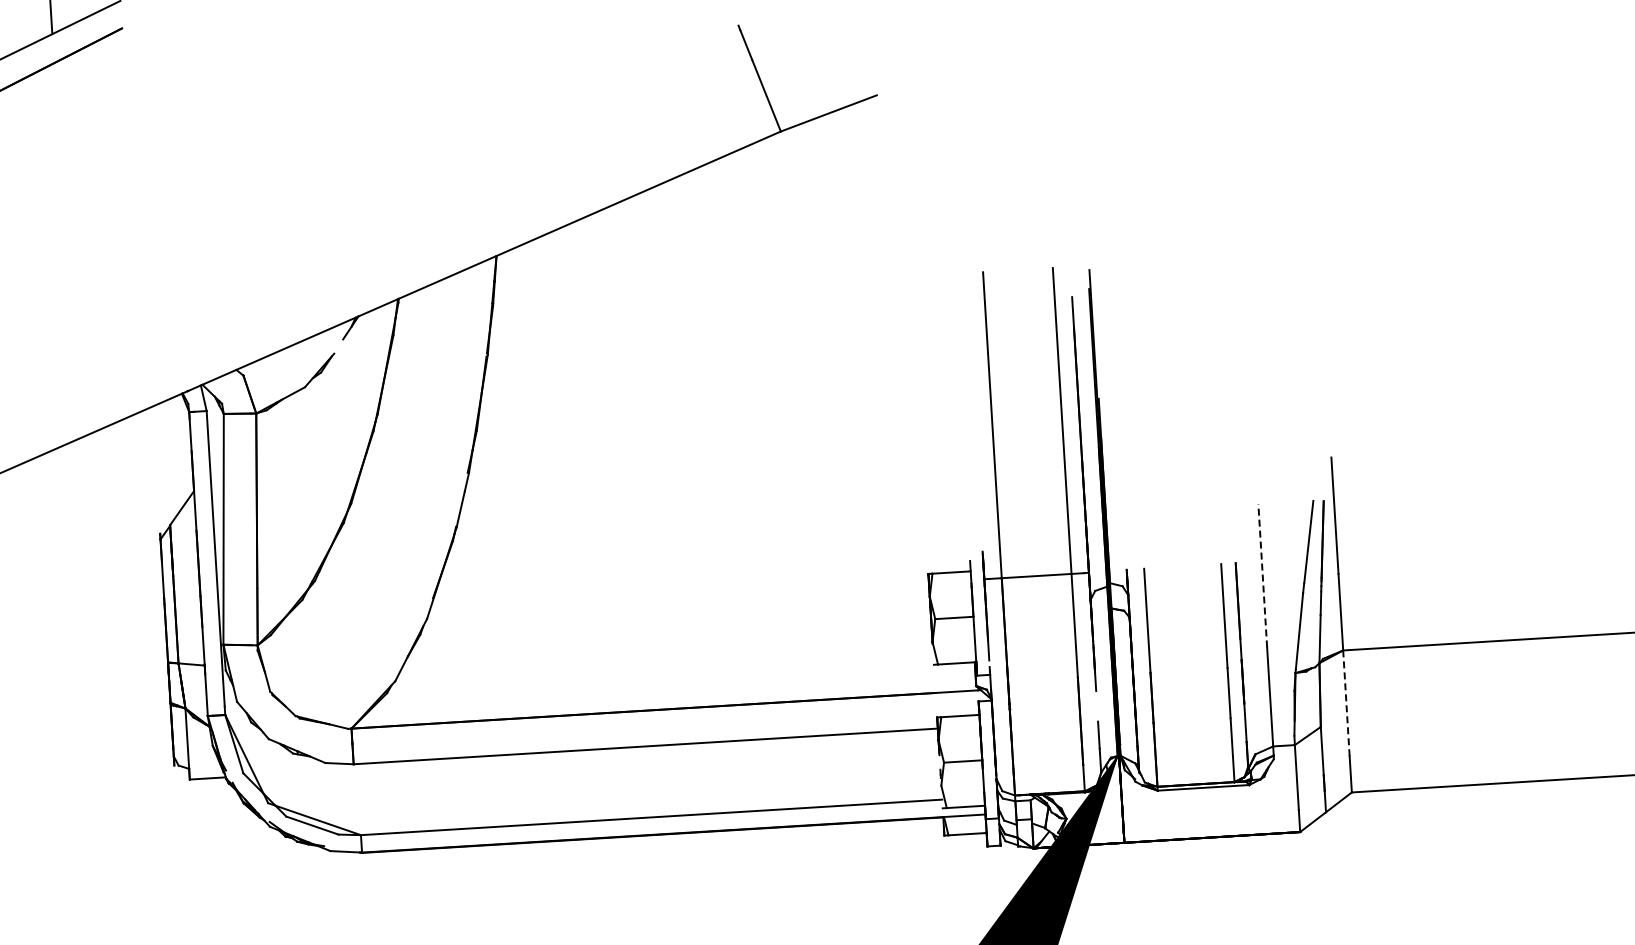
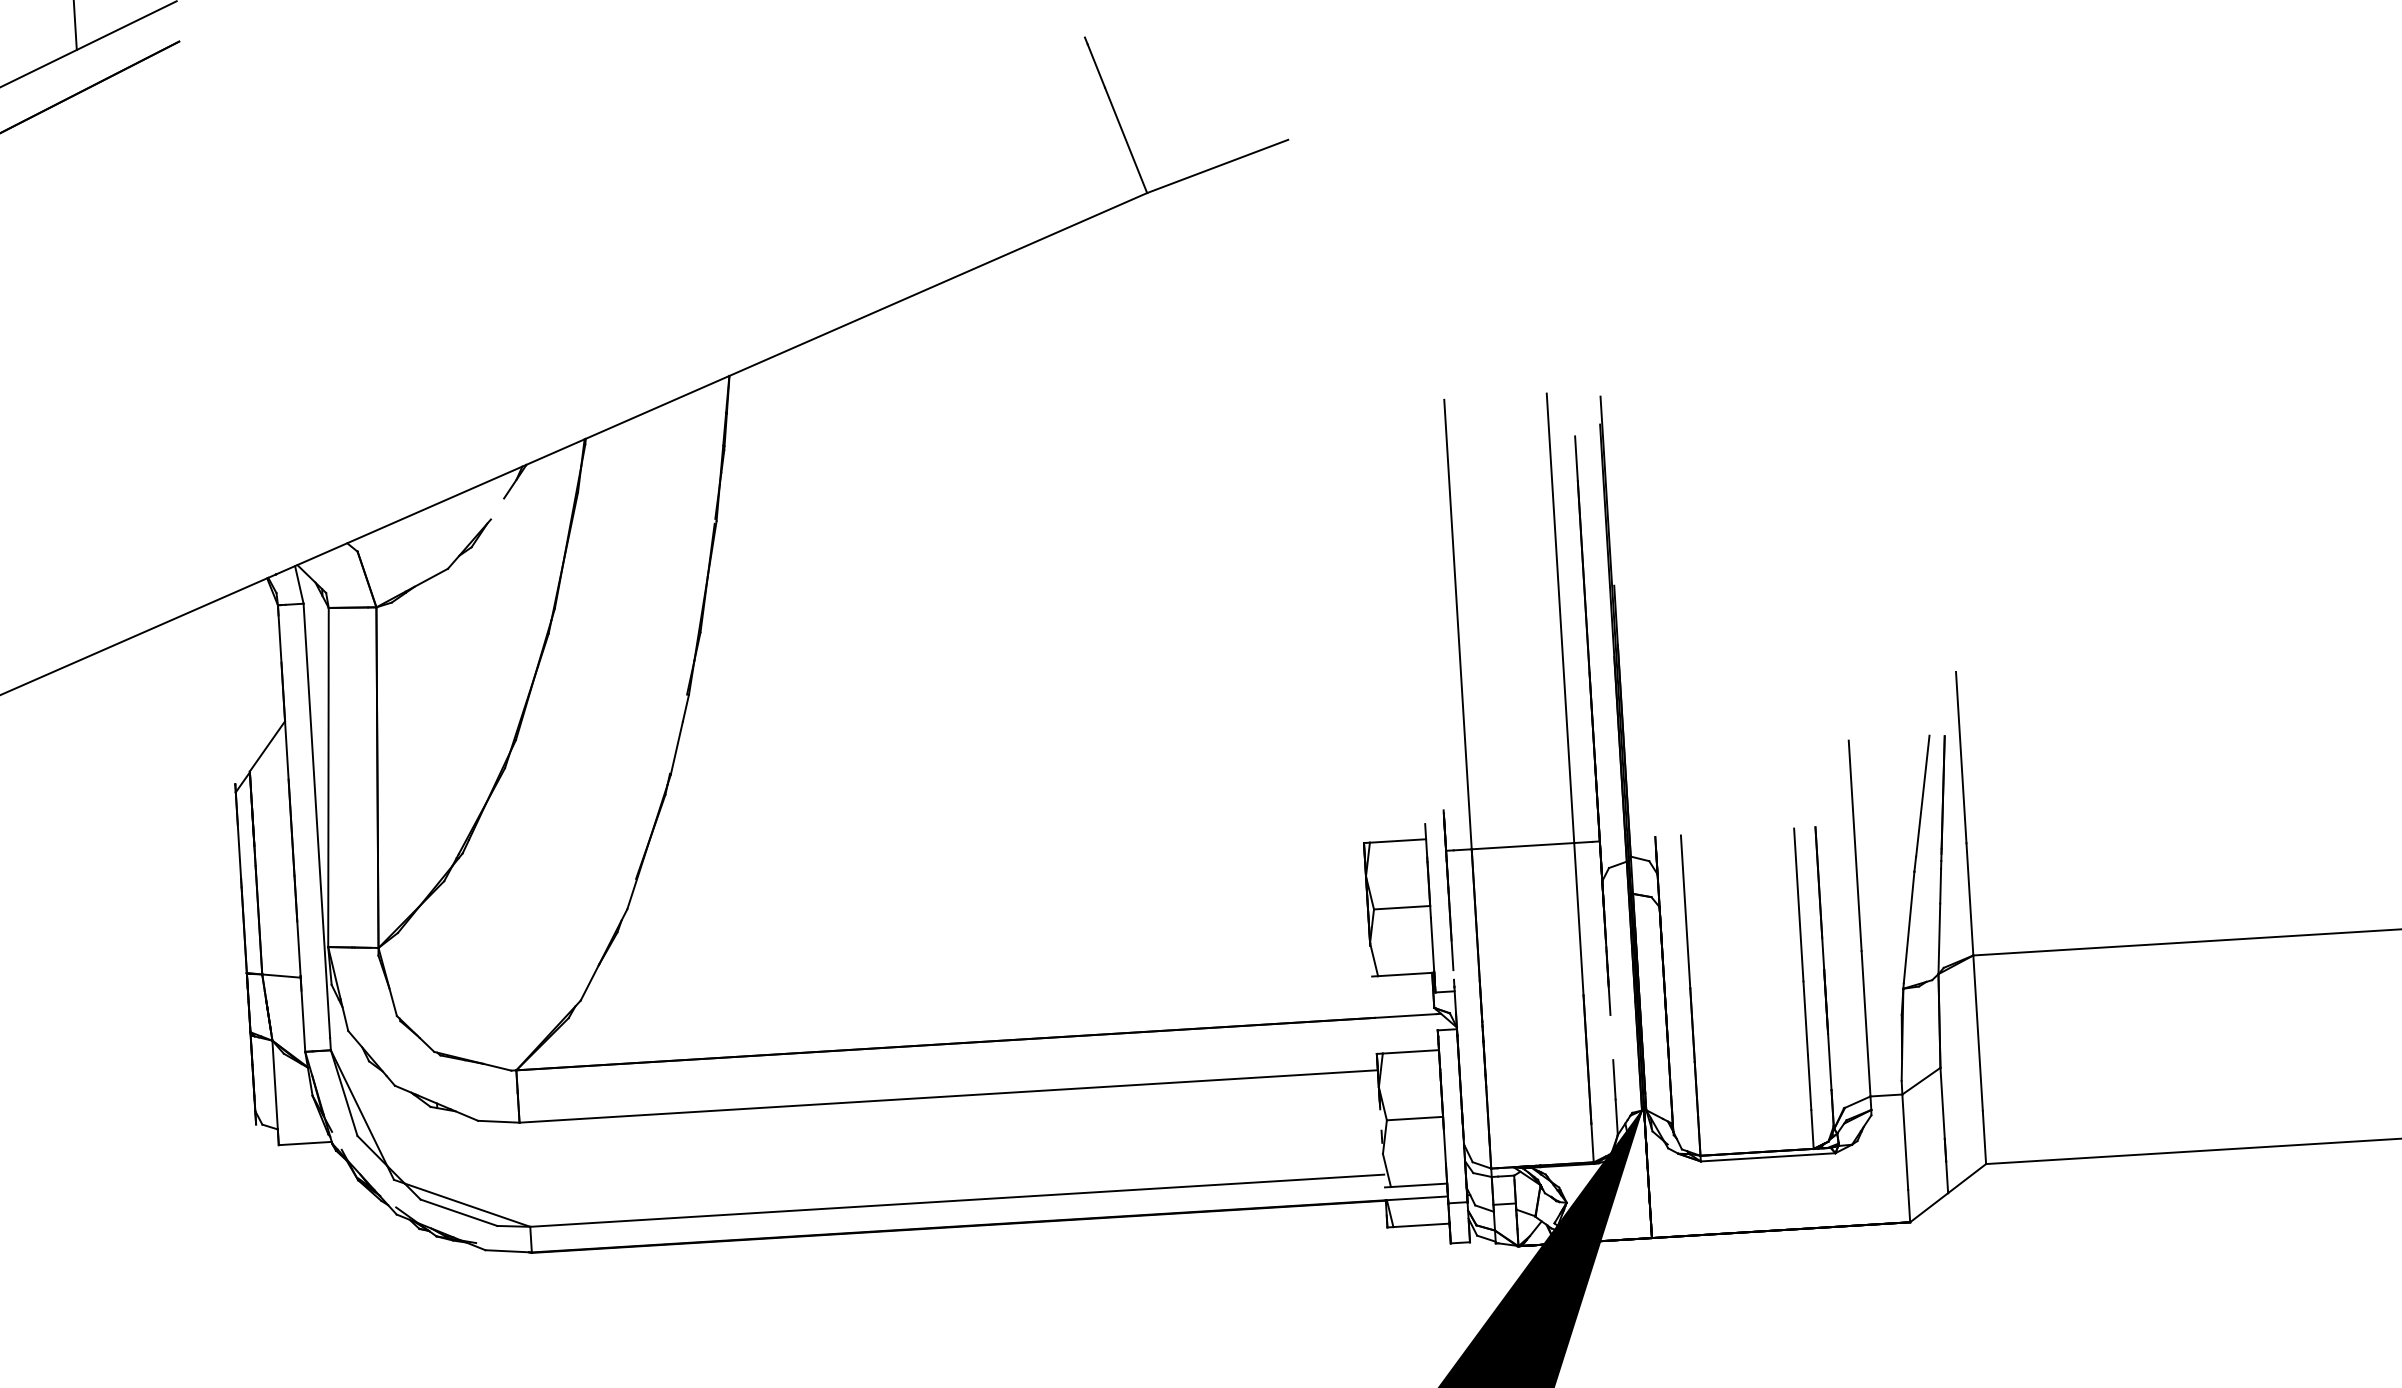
line: (1262, 575) -> (1854, 845), dashed -> solid
line: (1346, 703) -> (1978, 1033), dashed -> solid

